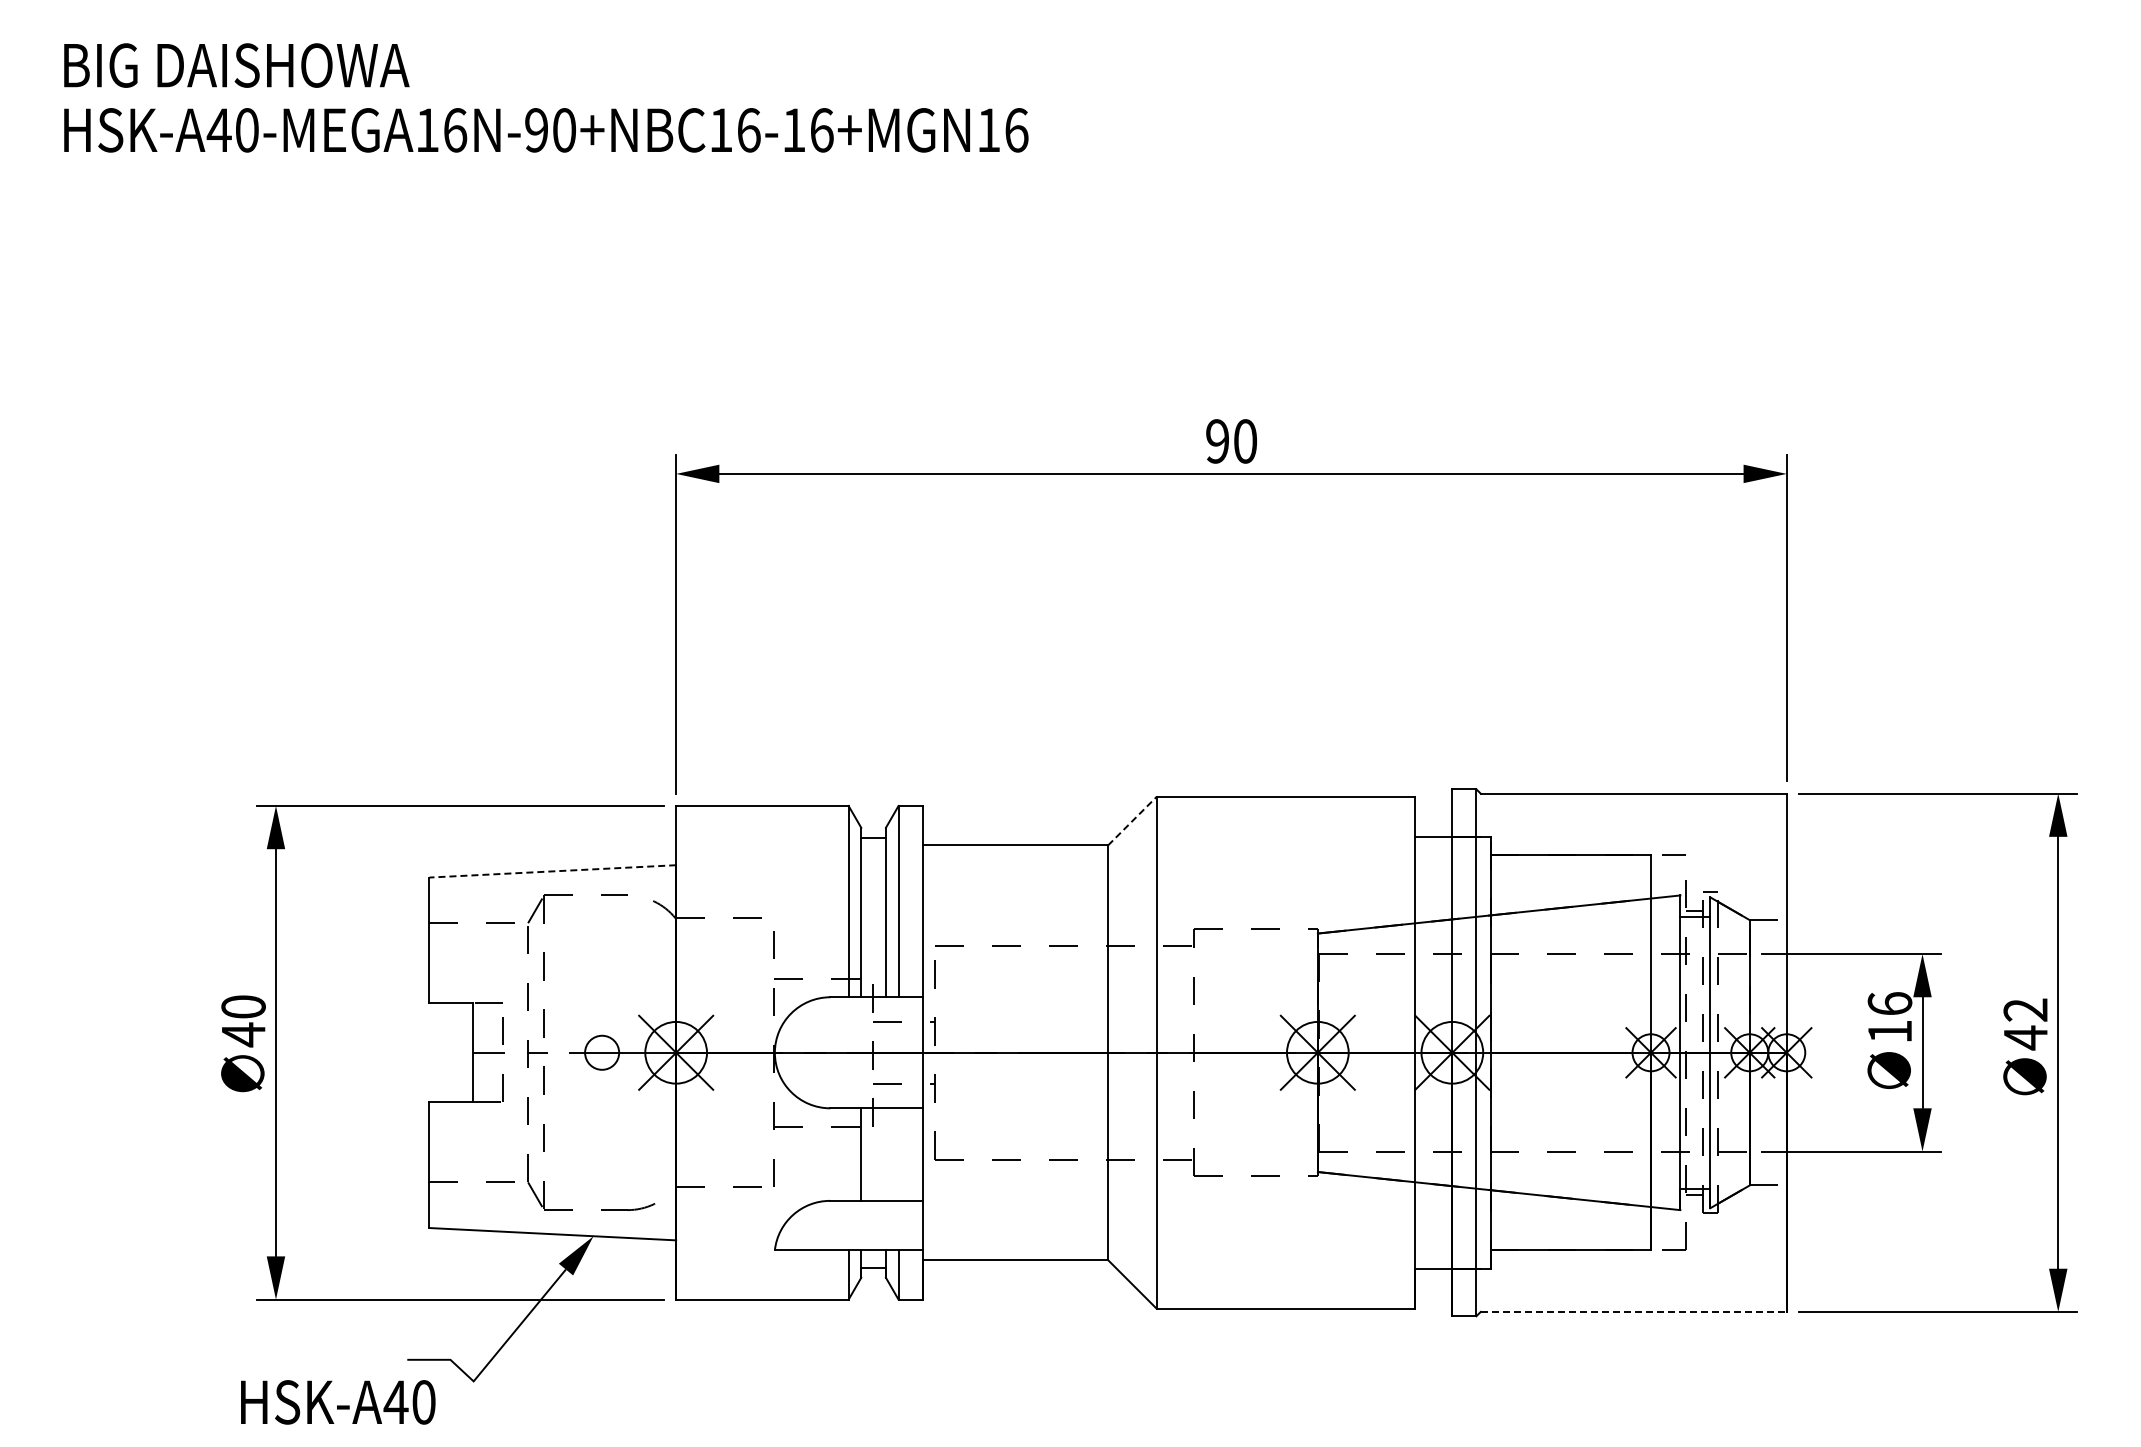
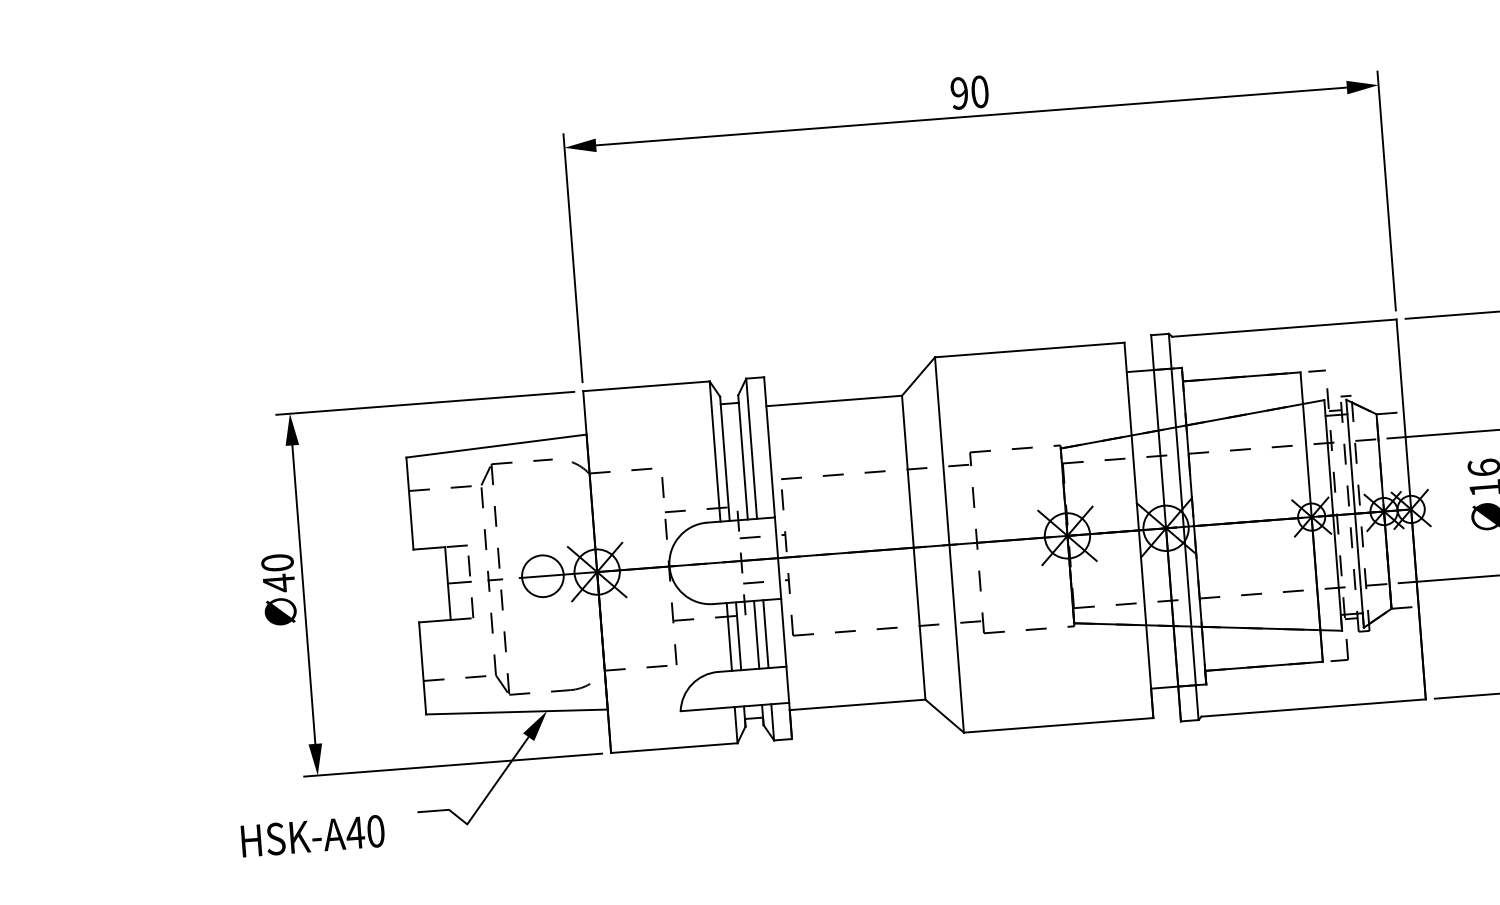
line: (1132, 820) -> (918, 376), dashed -> solid
line: (552, 871) -> (496, 446), dashed -> solid
circle: (601, 1052) -> (542, 576), size x1.67
line: (848, 1154) -> (729, 636), added
line: (885, 1154) -> (756, 634), added
line: (898, 1154) -> (765, 634), added
line: (1634, 1311) -> (1314, 707), dashed -> solid
text: (338, 1402) -> (313, 836), moved

